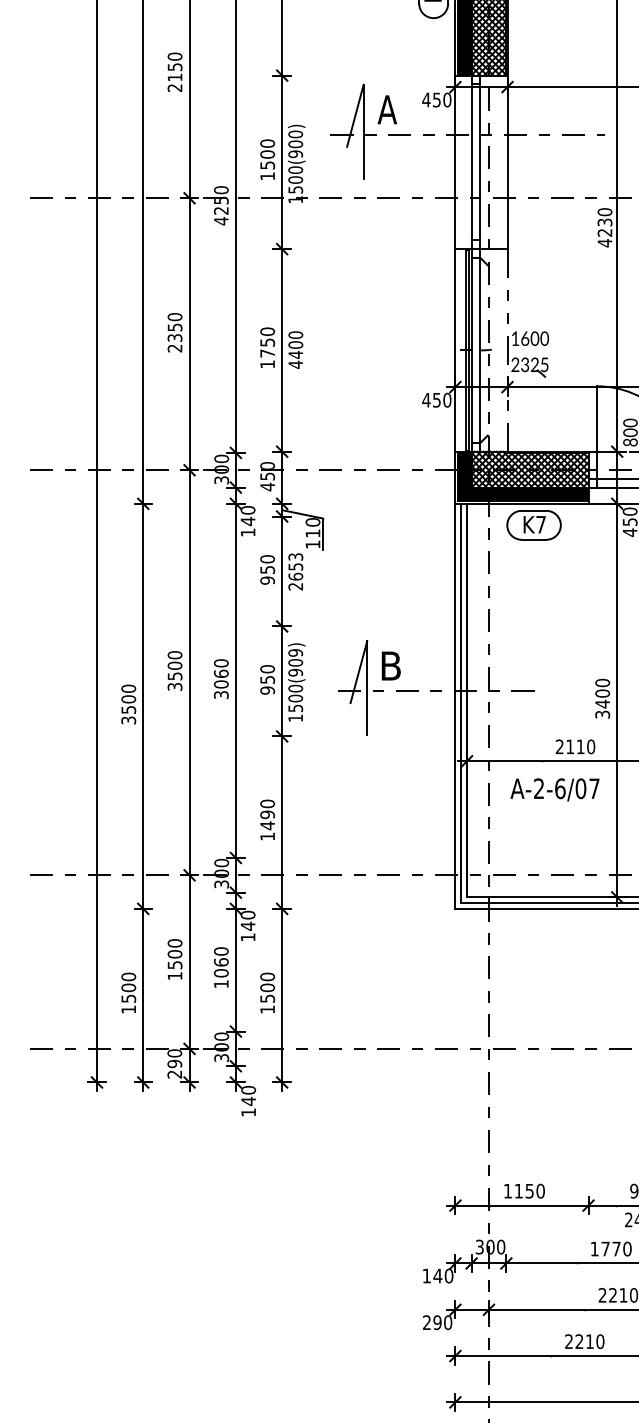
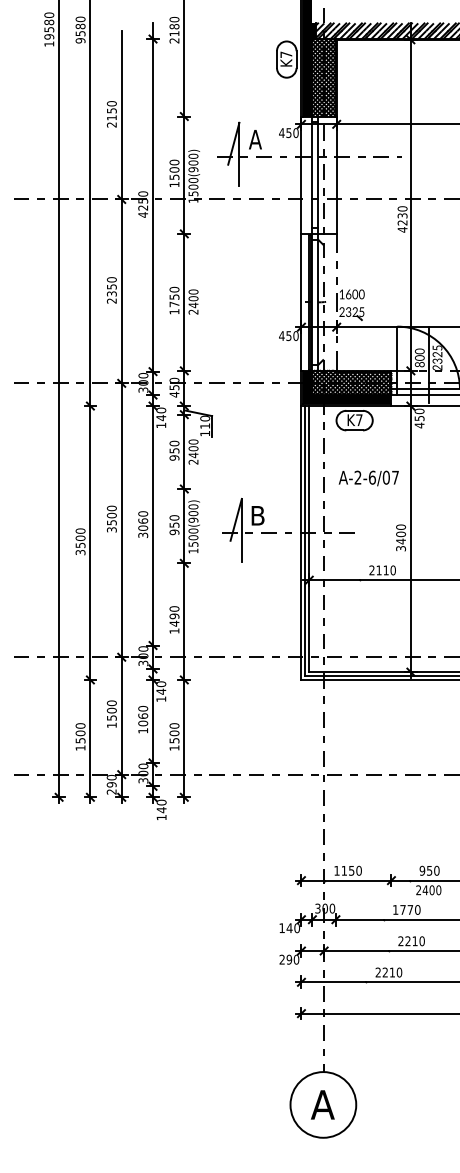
text: (295, 363) -> (193, 311), 4400 -> 2400
text: (295, 566) -> (193, 448), 2653 -> 2400
text: (295, 652) -> (193, 506), 1500(909) -> 1500(900)
text: (554, 789) -> (368, 478), moved

